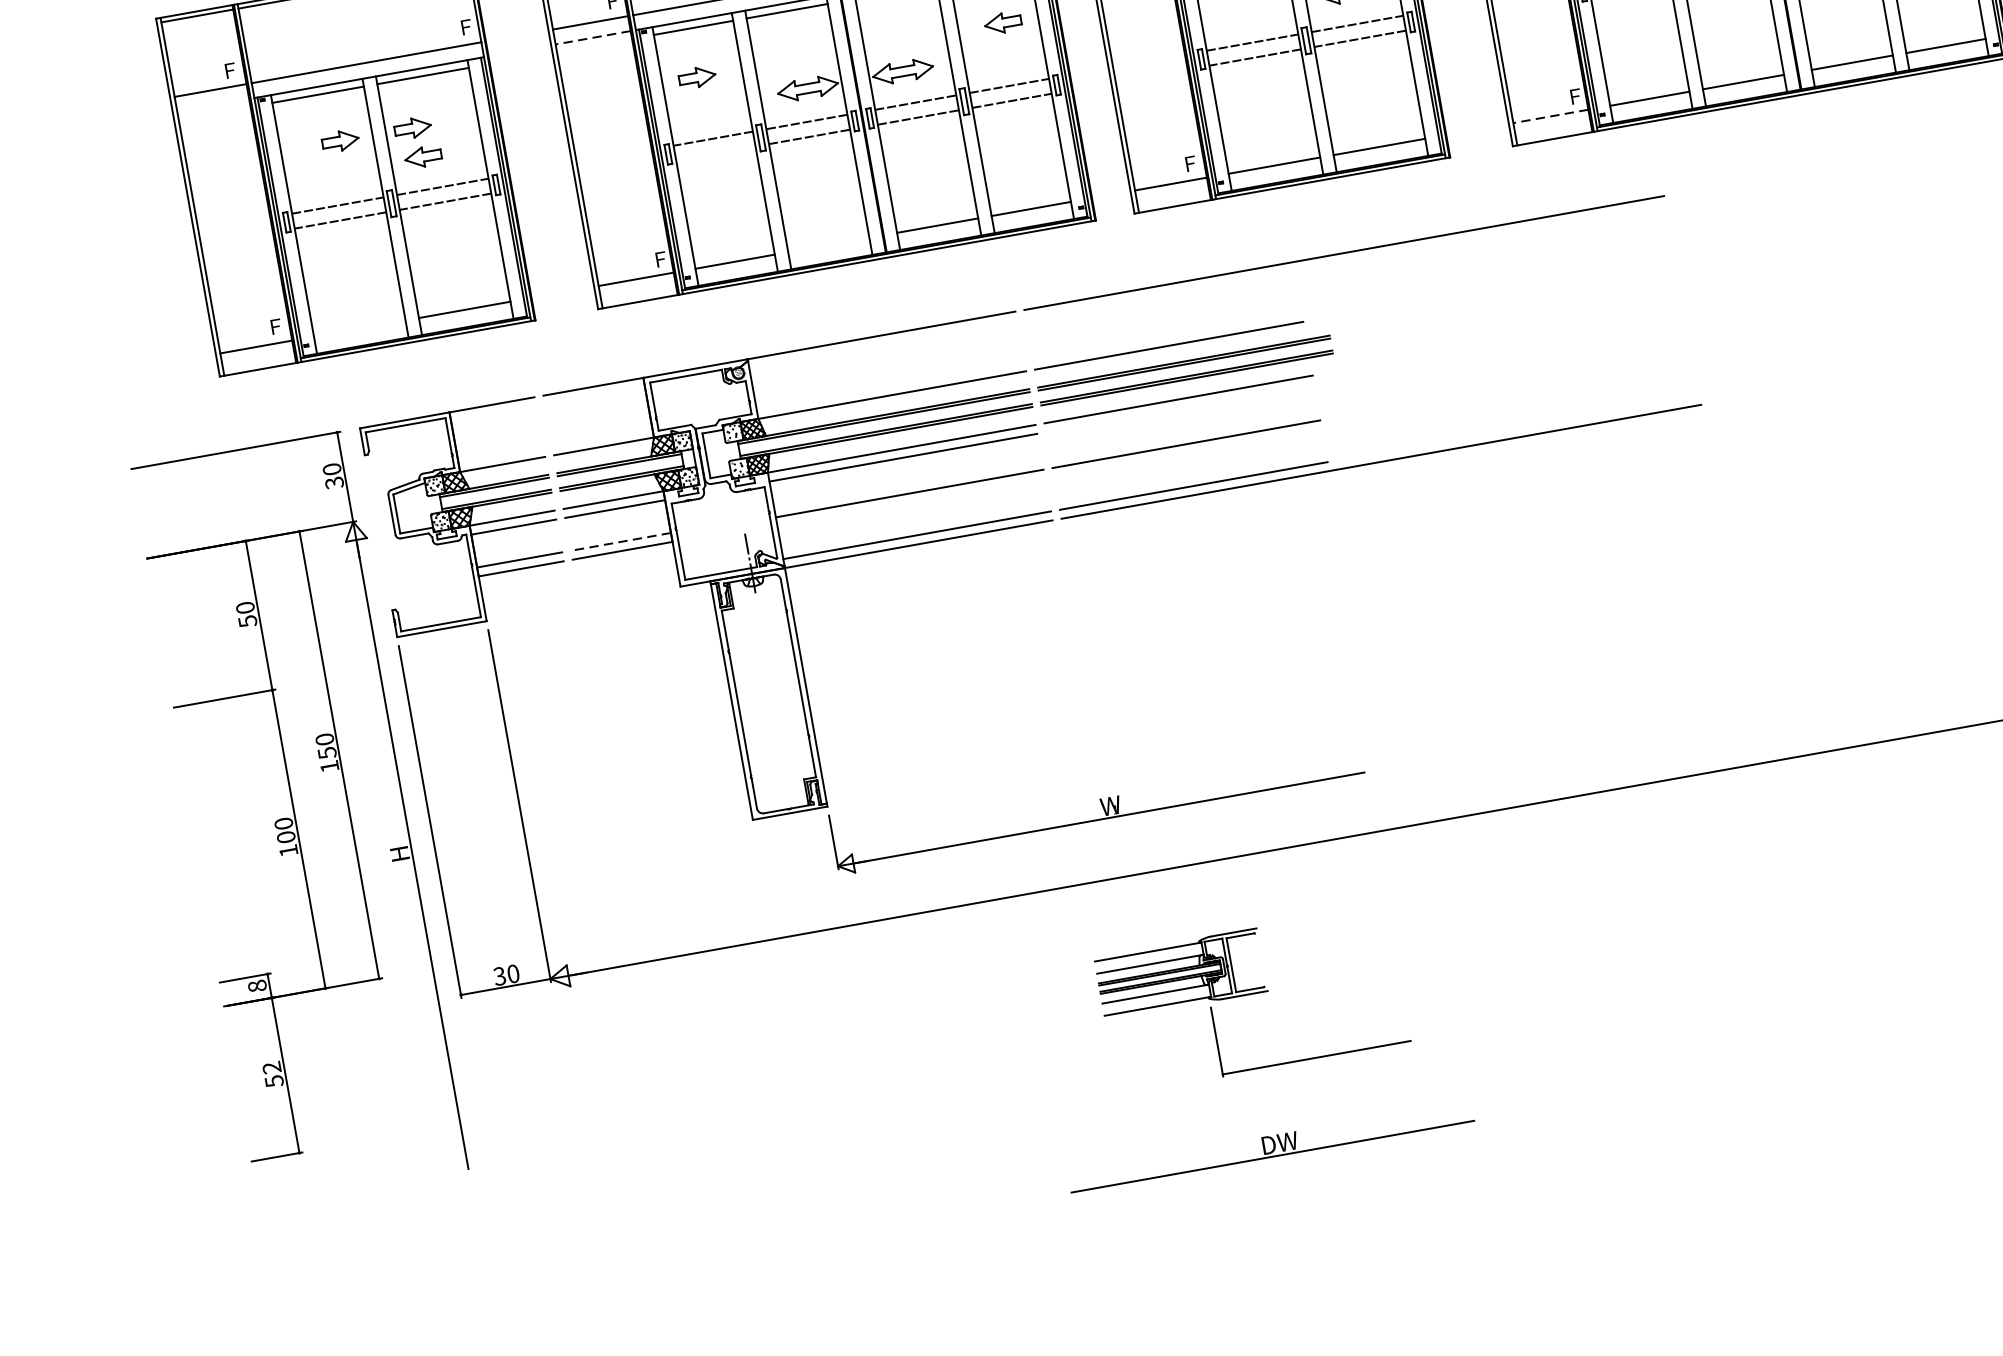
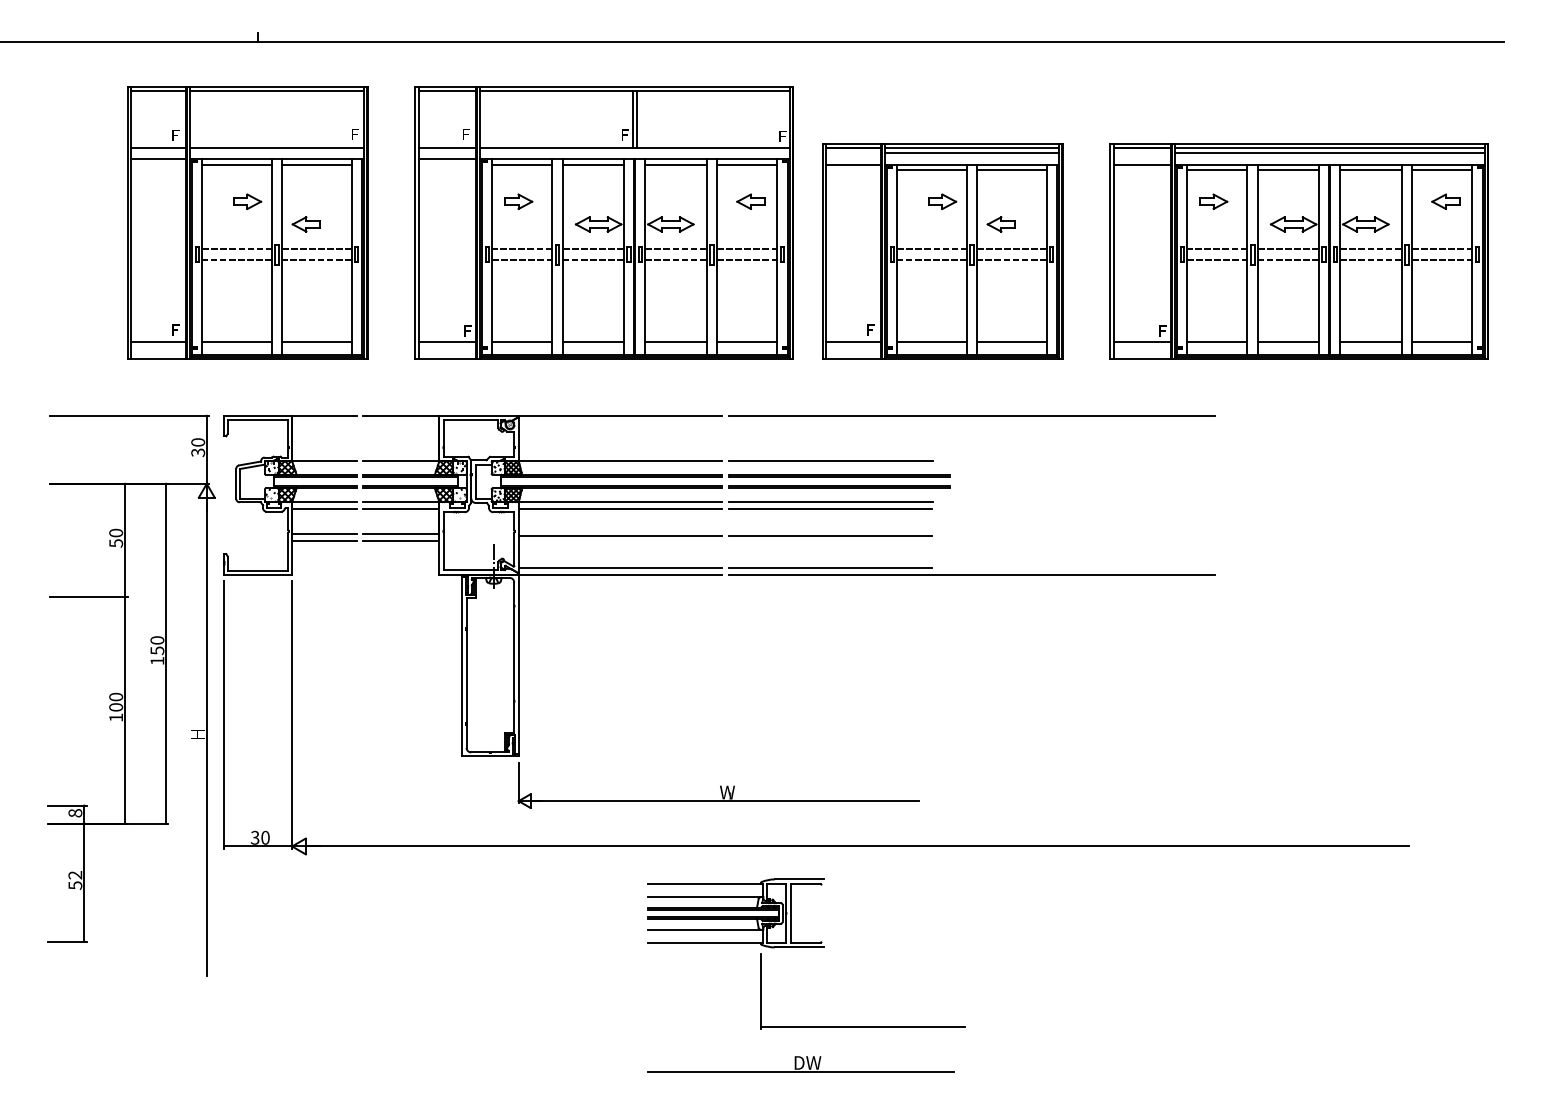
line: (593, 37) -> (447, 158), dashed -> solid
line: (213, 104) -> (158, 158), added
line: (1551, 116) -> (1142, 342), dashed -> solid
part: (412, 127) -> (302, 201), removed
line: (716, 153) -> (522, 260), added
line: (828, 245) -> (593, 342), added
line: (359, 328) -> (236, 342), added
line: (1179, 408) -> (830, 508), added
line: (621, 541) -> (401, 533), dashed -> solid
part: (1252, 999) -> (806, 953), size x1.43

